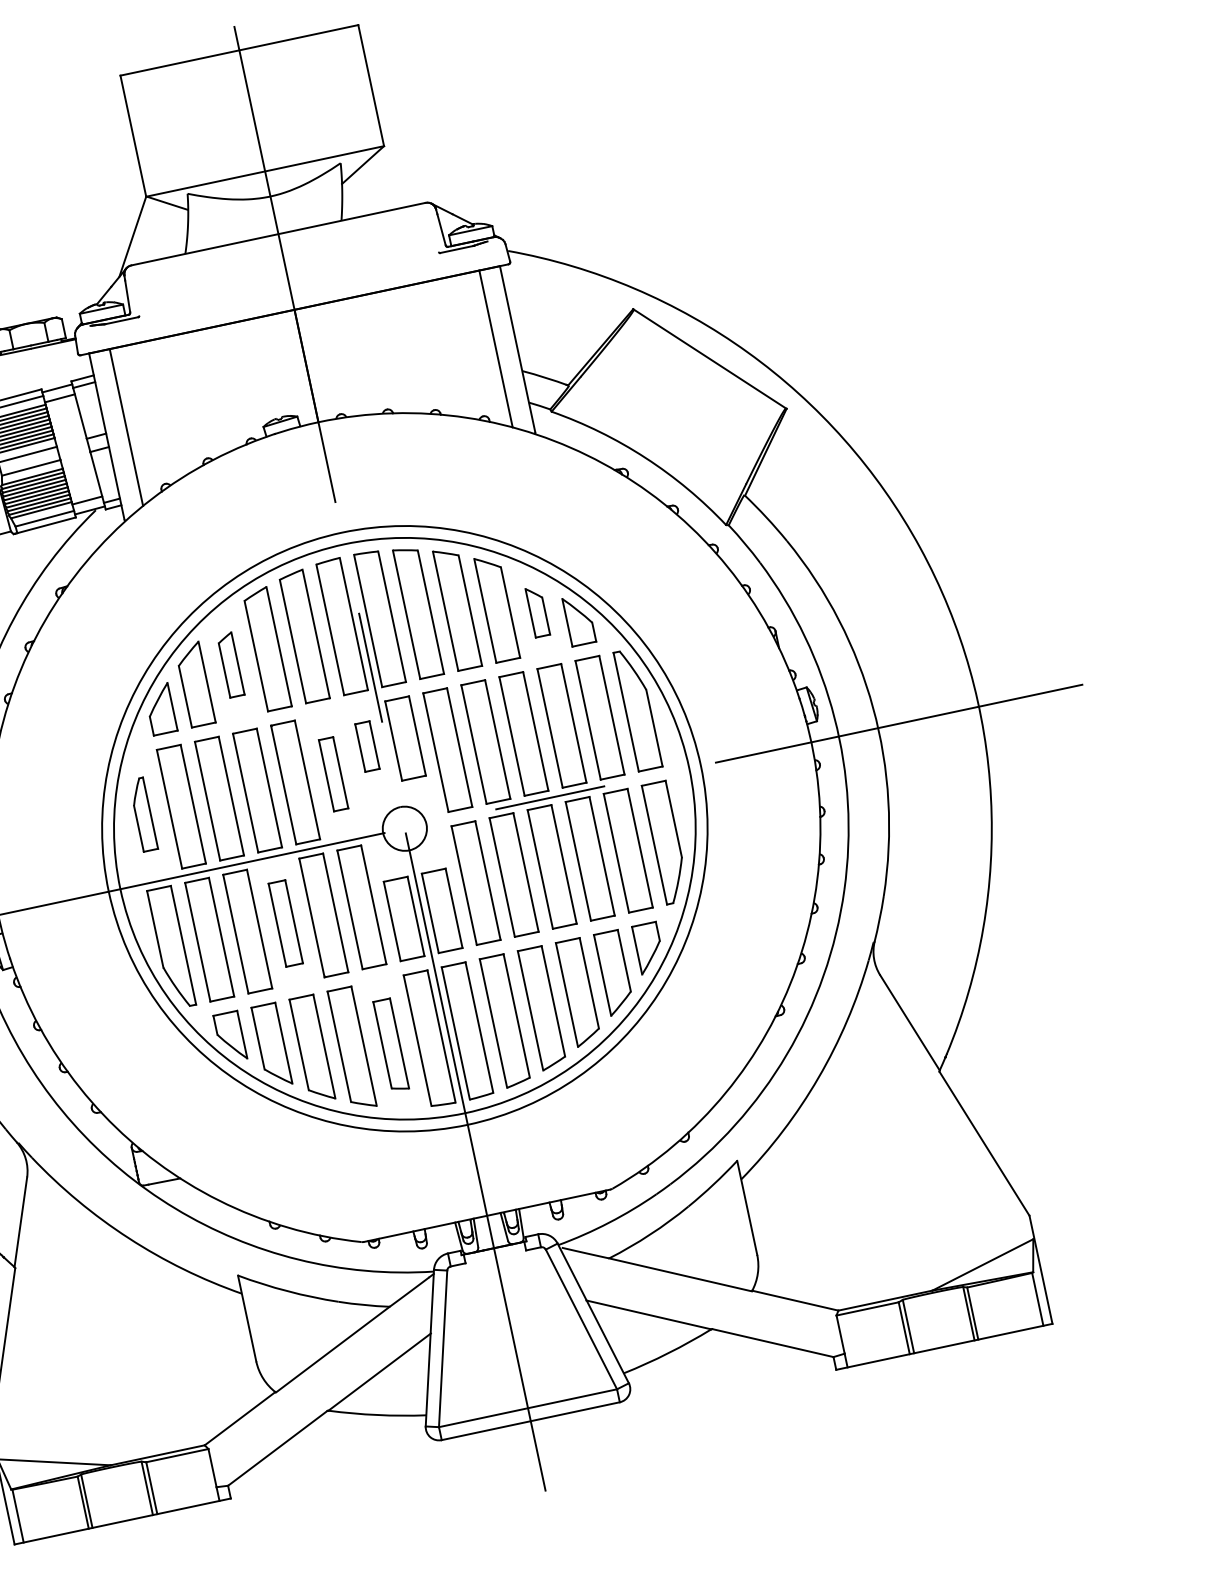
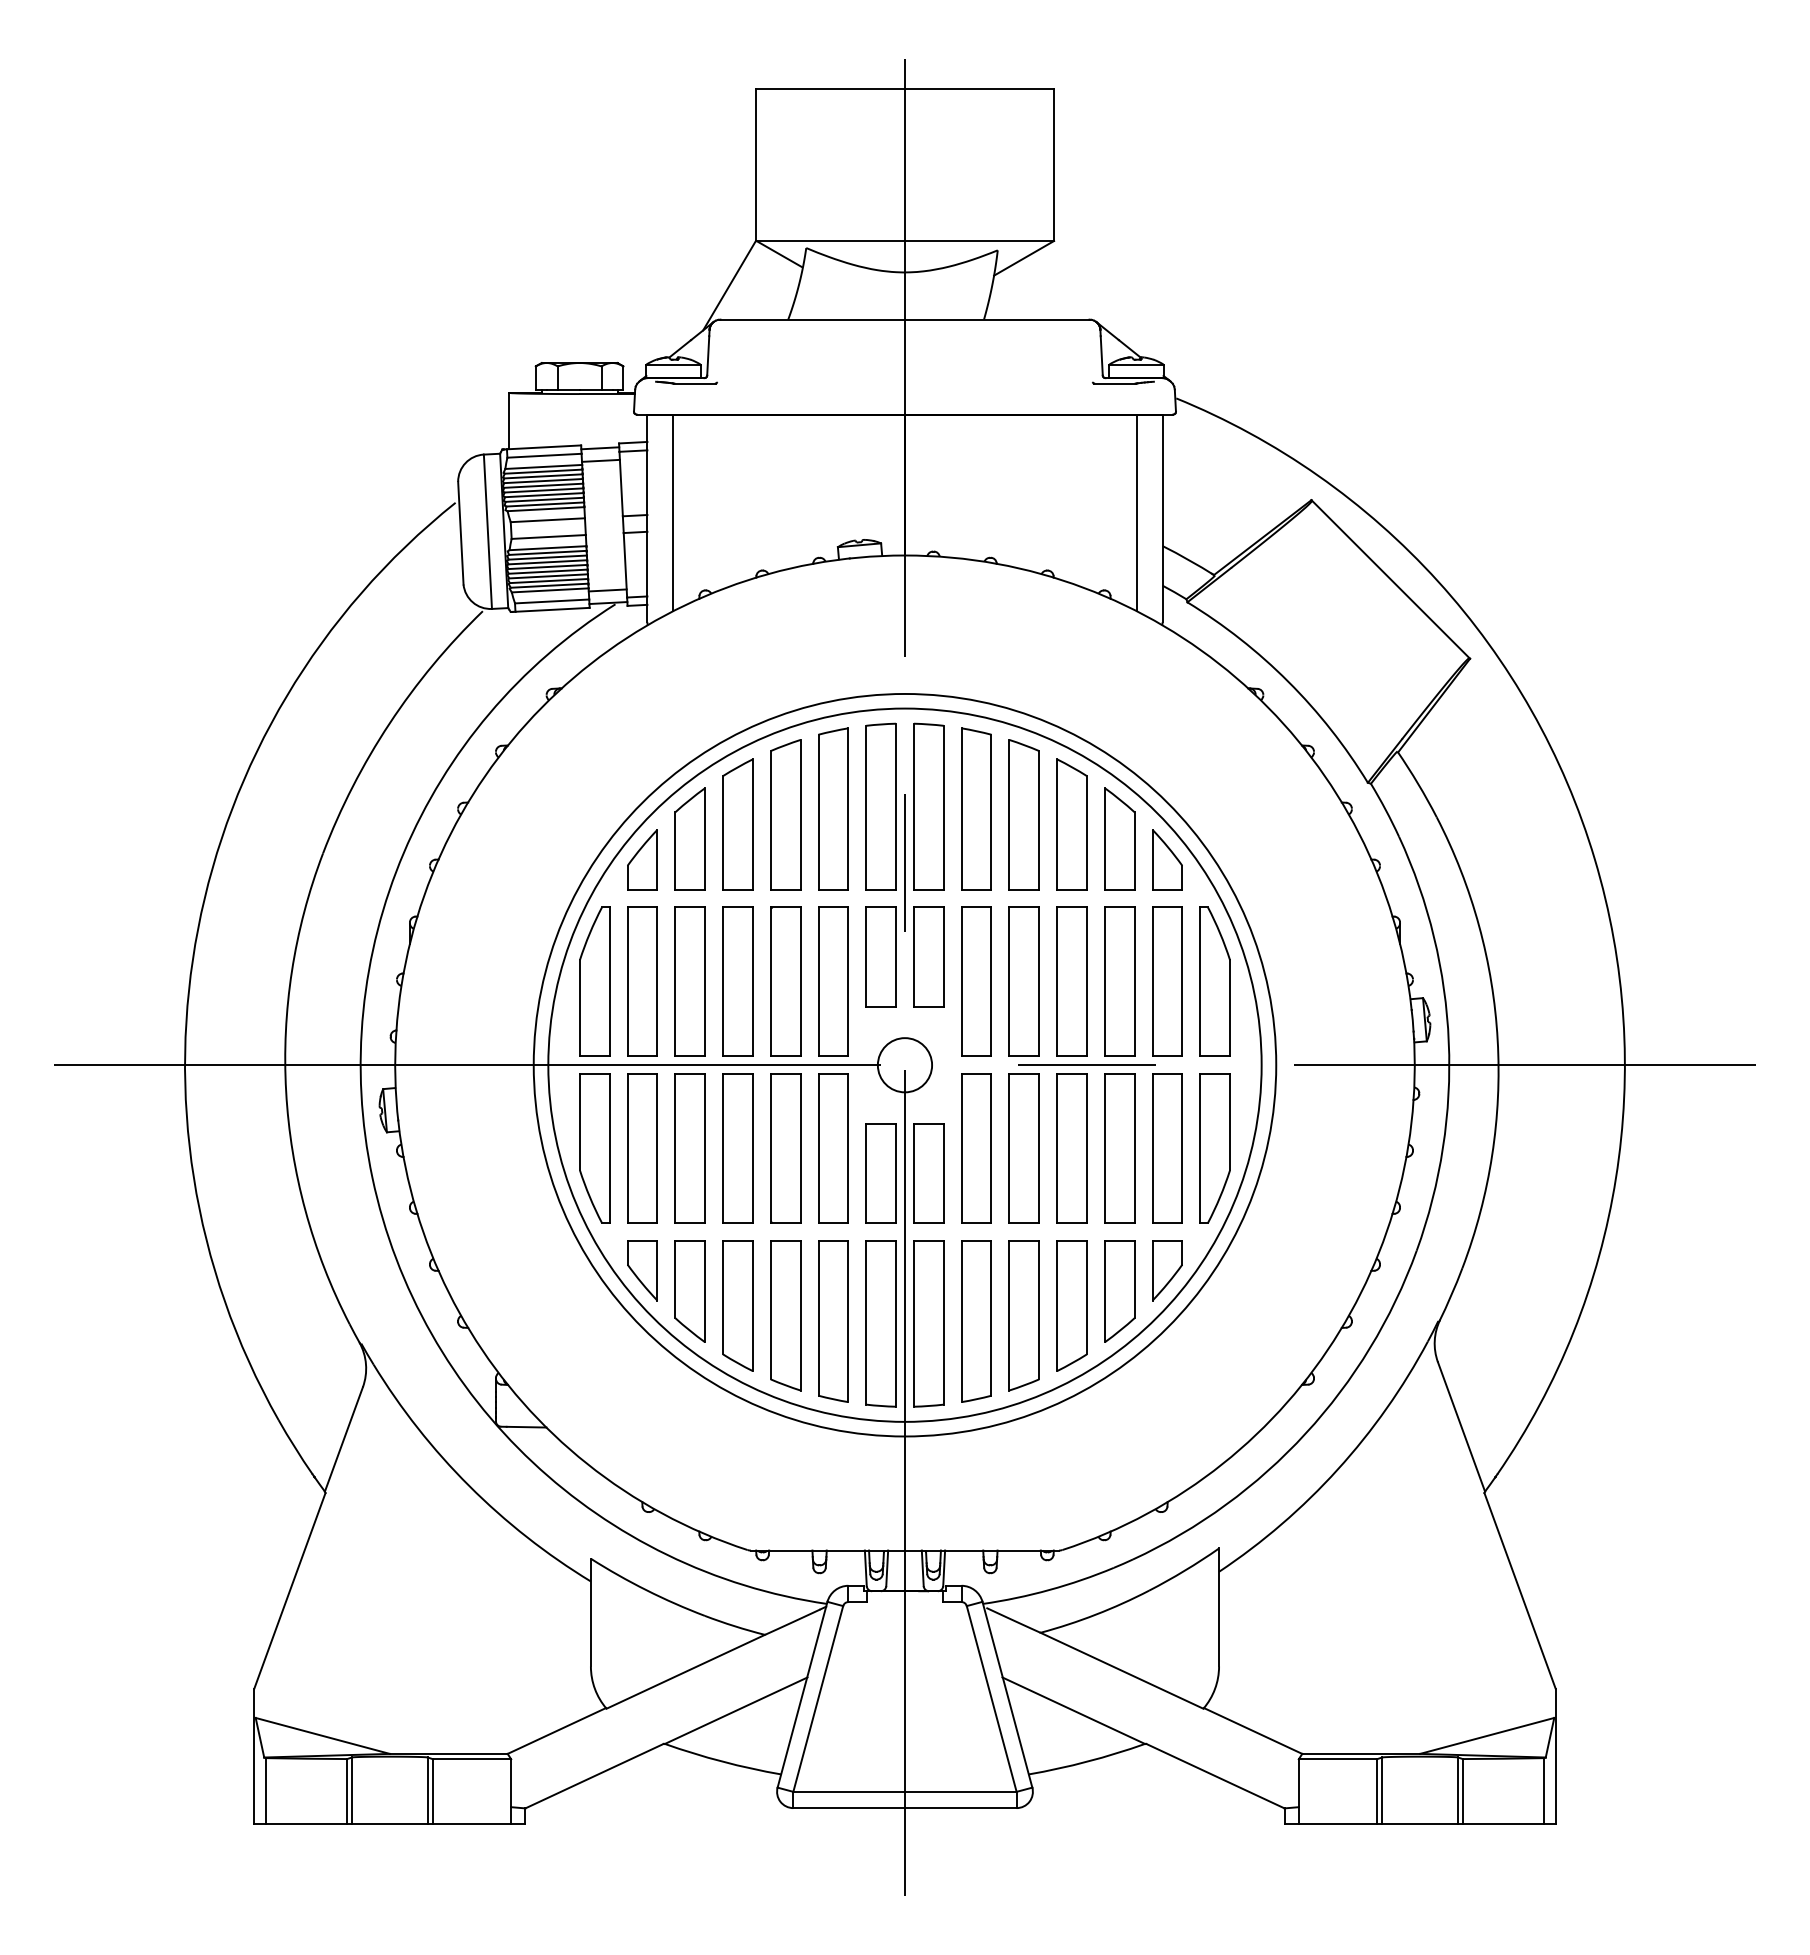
part: (537, 611) -> (1119, 838), size x1.67
part: (230, 665) -> (737, 824), size x1.67
part: (366, 746) -> (880, 956), size x1.67
part: (333, 774) -> (833, 981), size x1.67
part: (143, 814) -> (594, 981), size x1.67
part: (285, 923) -> (737, 1148), size x1.43
part: (391, 1045) -> (833, 1321), size x1.43

